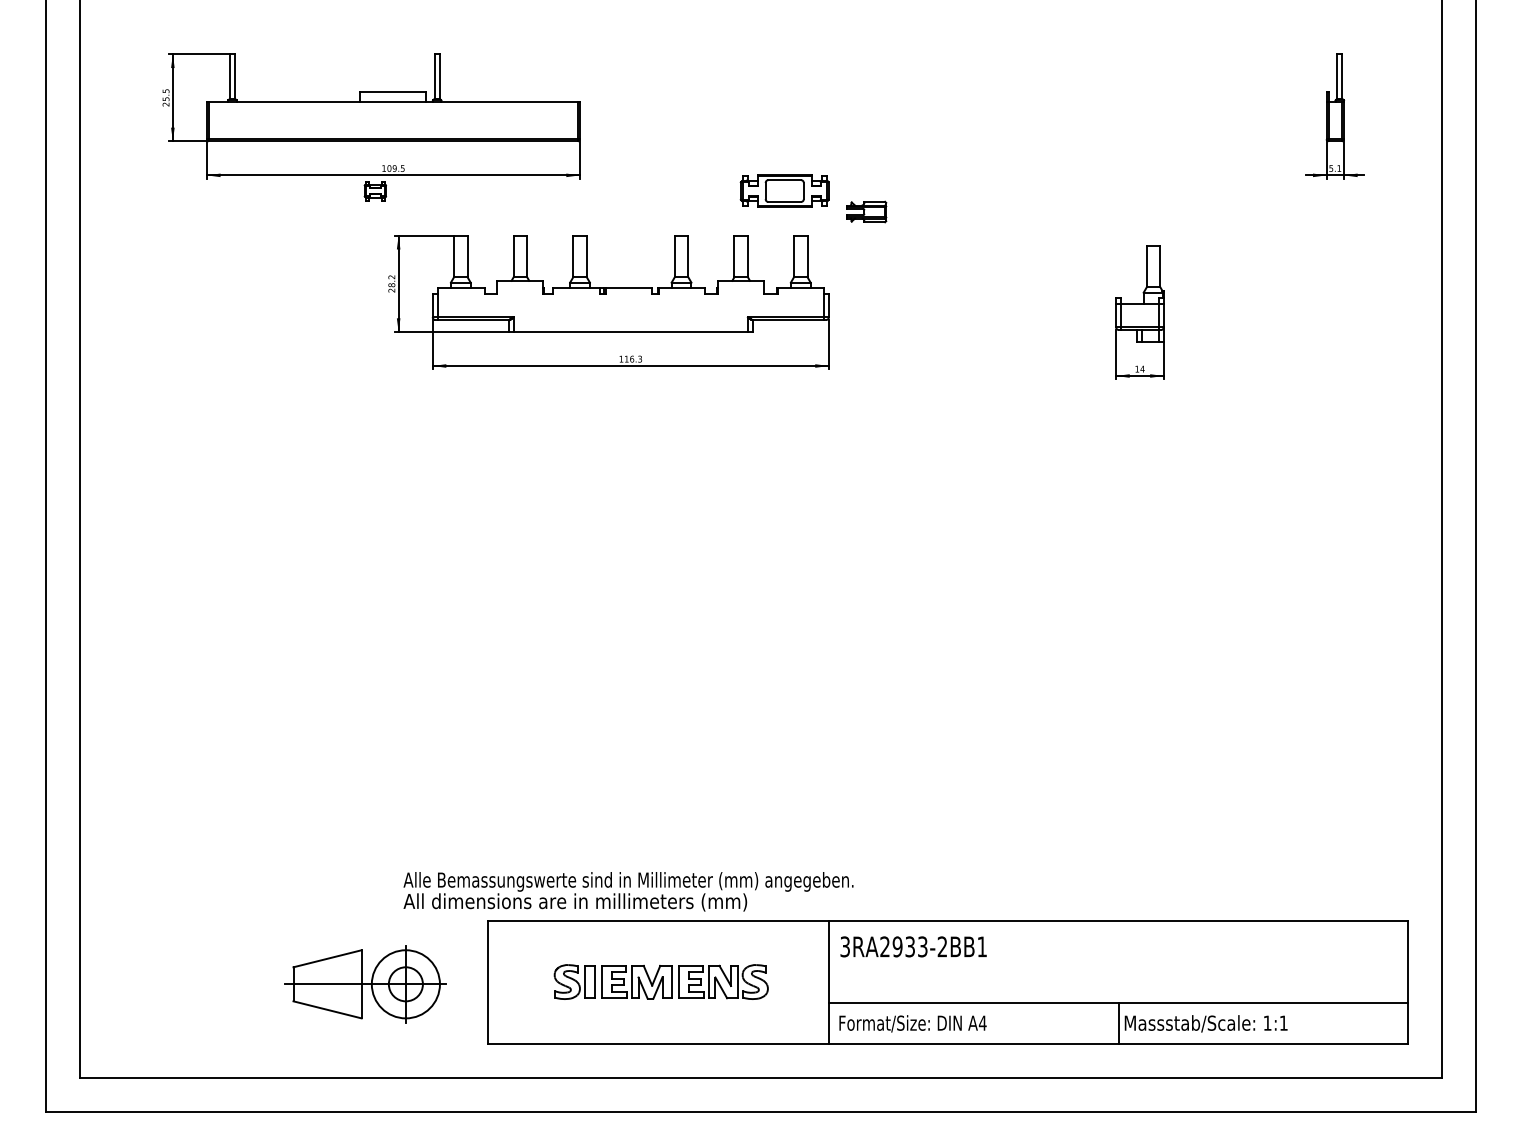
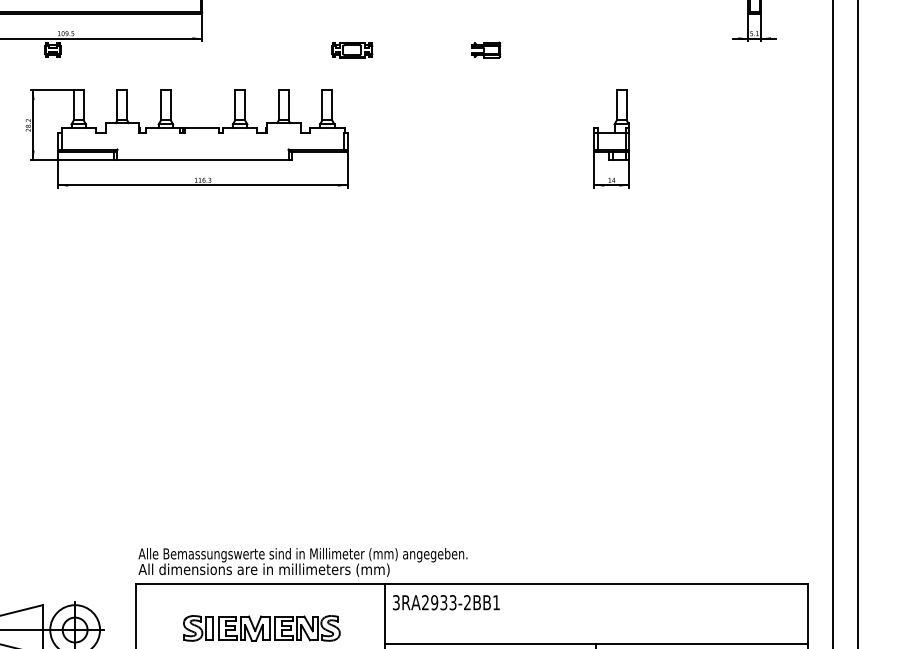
part: (784, 190) -> (351, 49), size x0.62
part: (866, 211) -> (485, 49), moved
part: (608, 302) -> (186, 138), moved
text: (628, 891) -> (302, 562), moved

